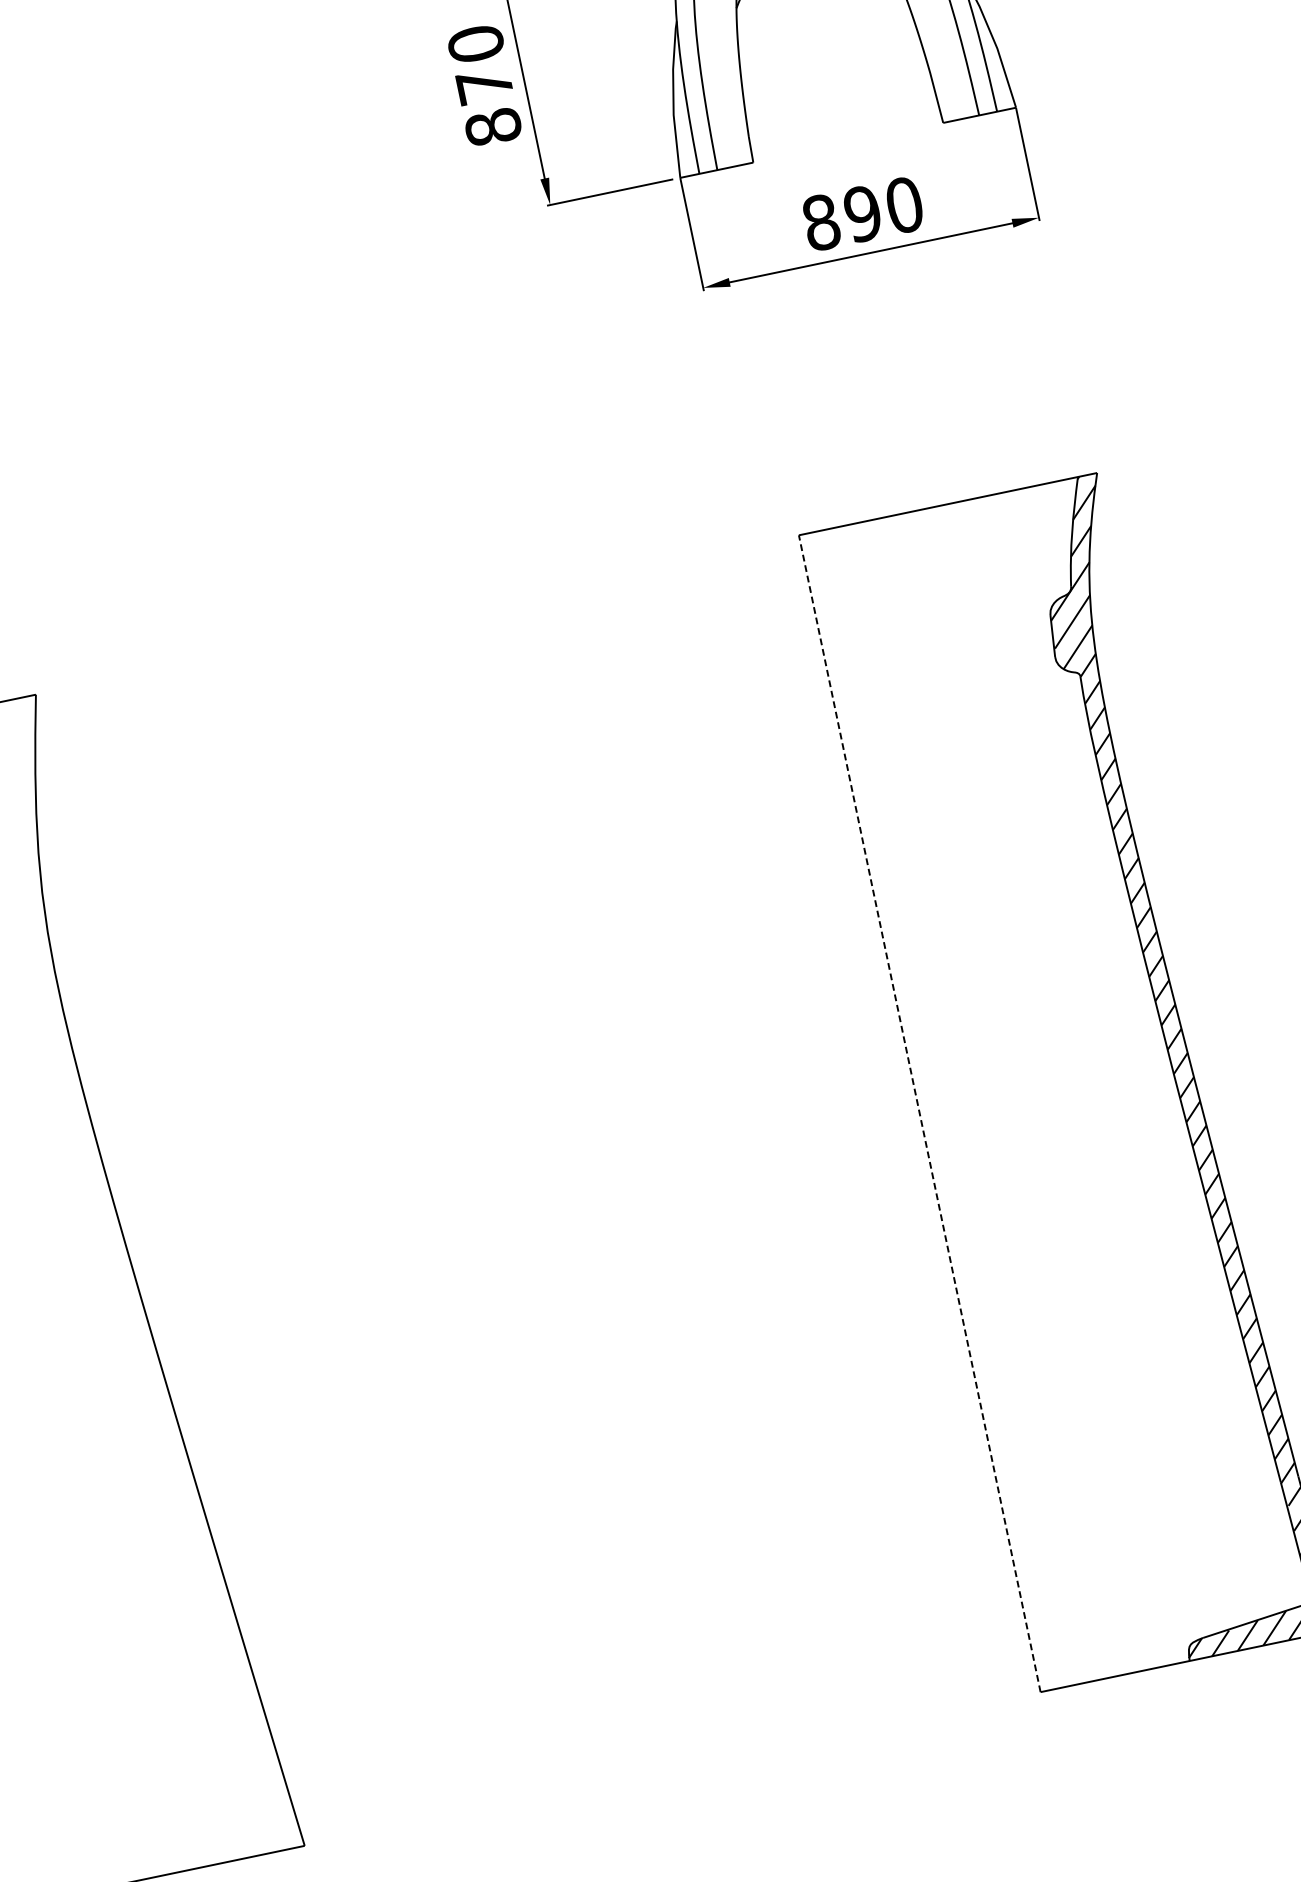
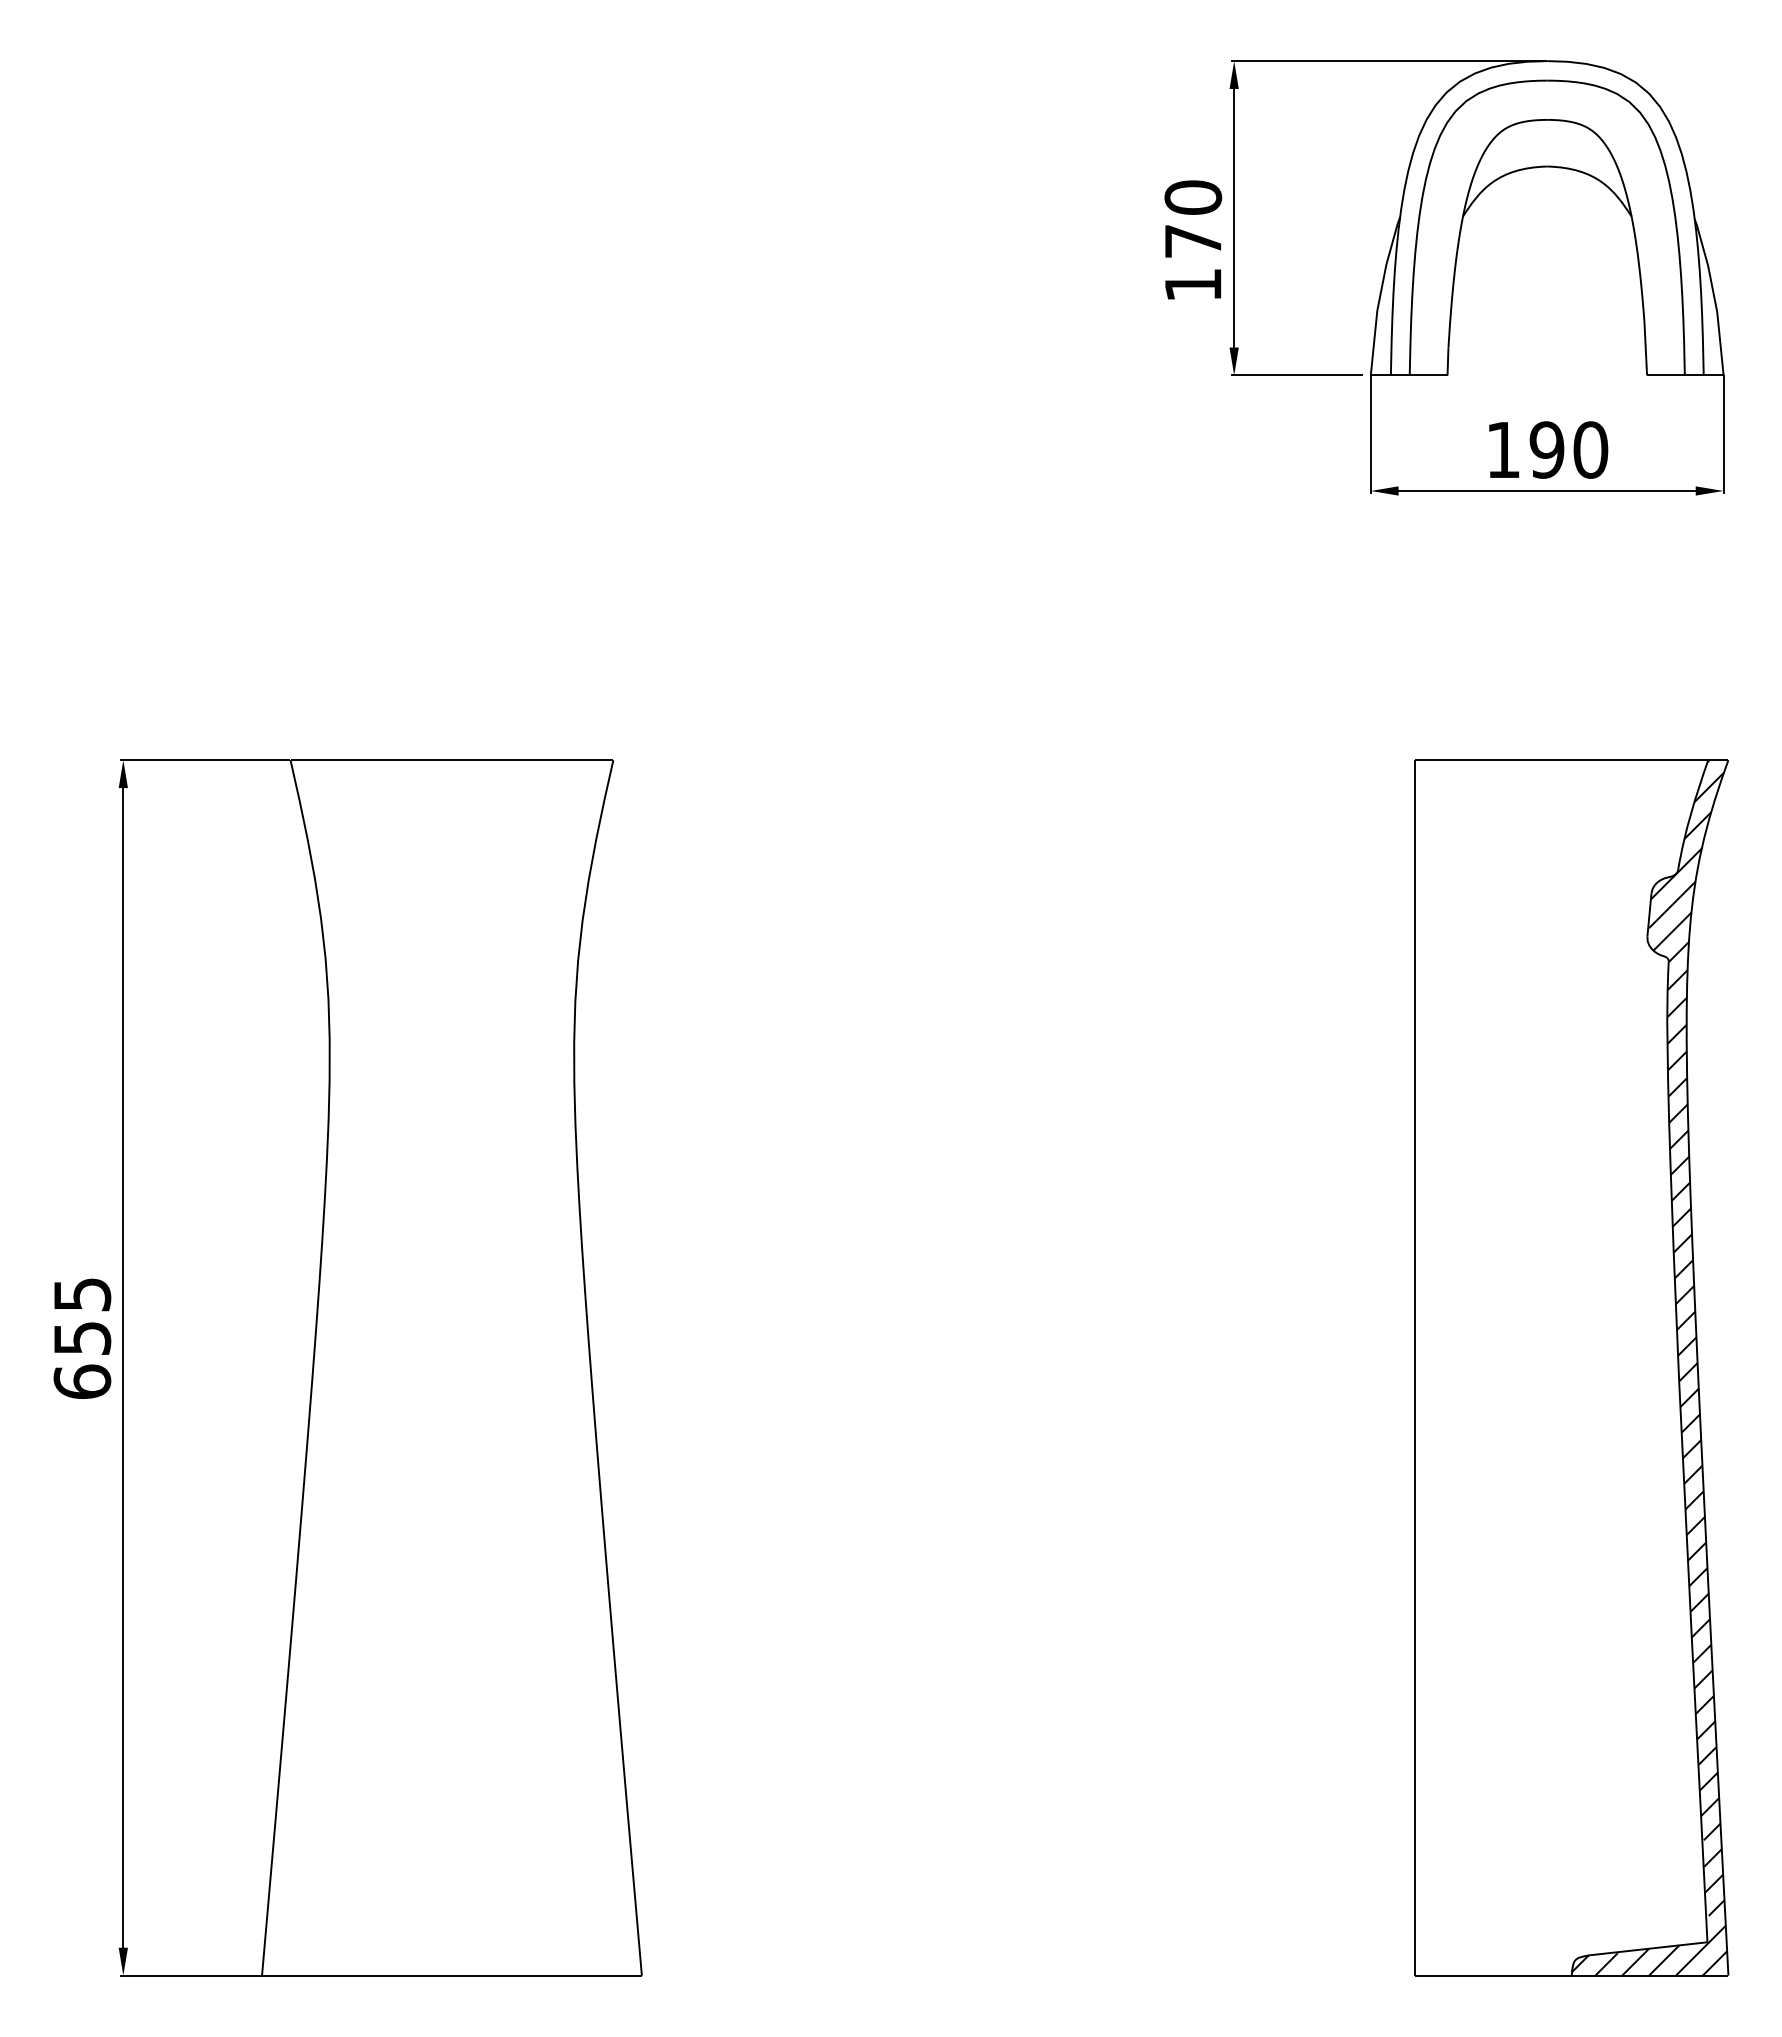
text: (493, 126) -> (1193, 284), 870 -> 170
text: (821, 222) -> (1503, 449), 890 -> 190
line: (920, 1113) -> (1415, 1367), dashed -> solid

